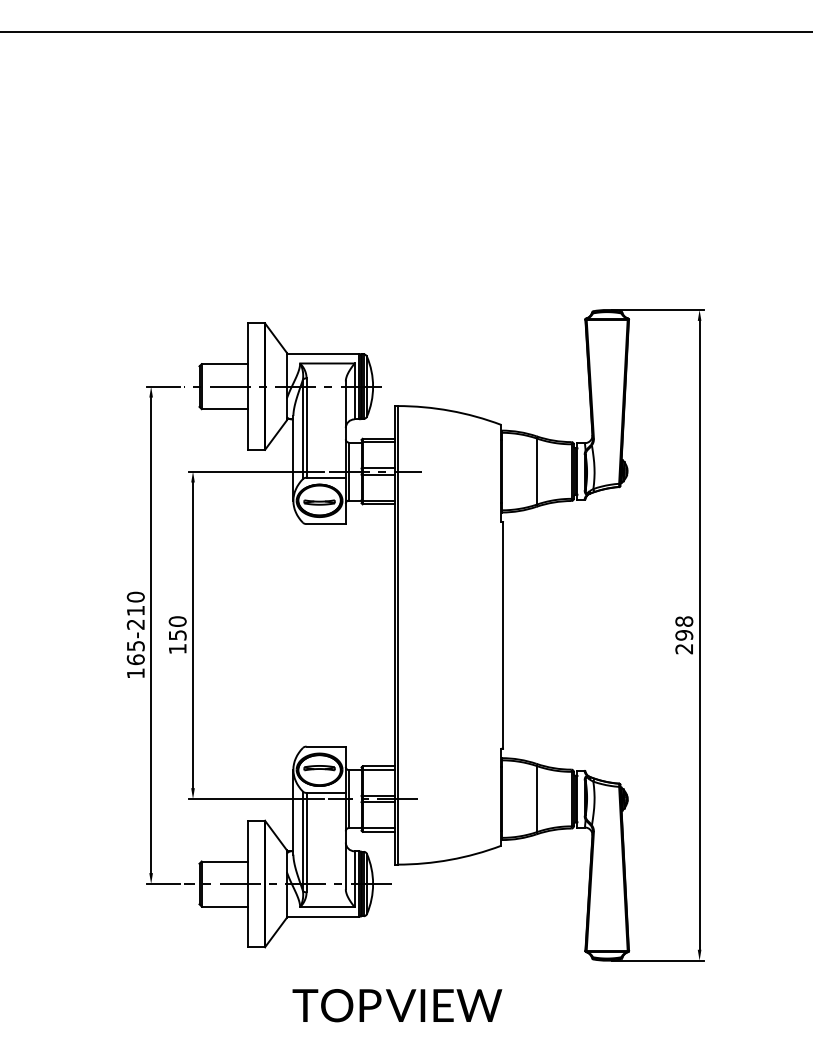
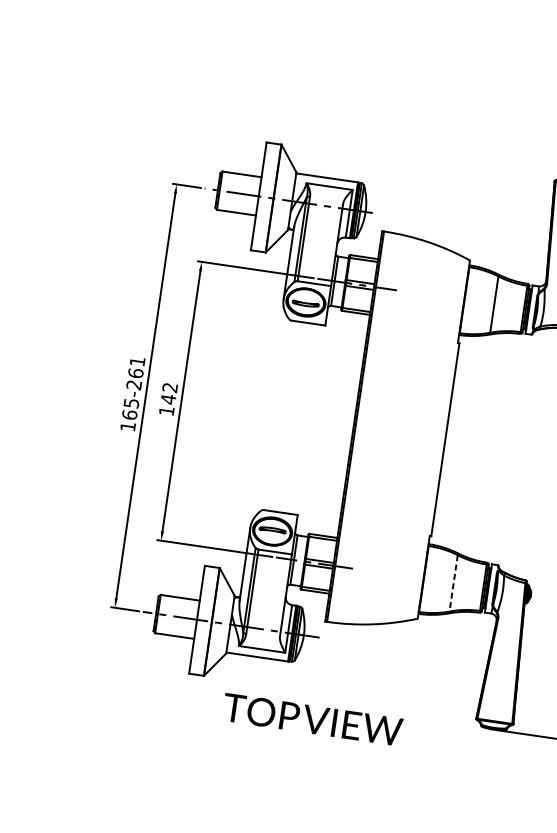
text: (135, 603) -> (136, 367), 165-210 -> 165-261
text: (177, 628) -> (169, 393), 150 -> 142
line: (536, 799) -> (453, 583), solid -> dashed
text: (397, 1005) -> (312, 719), moved

